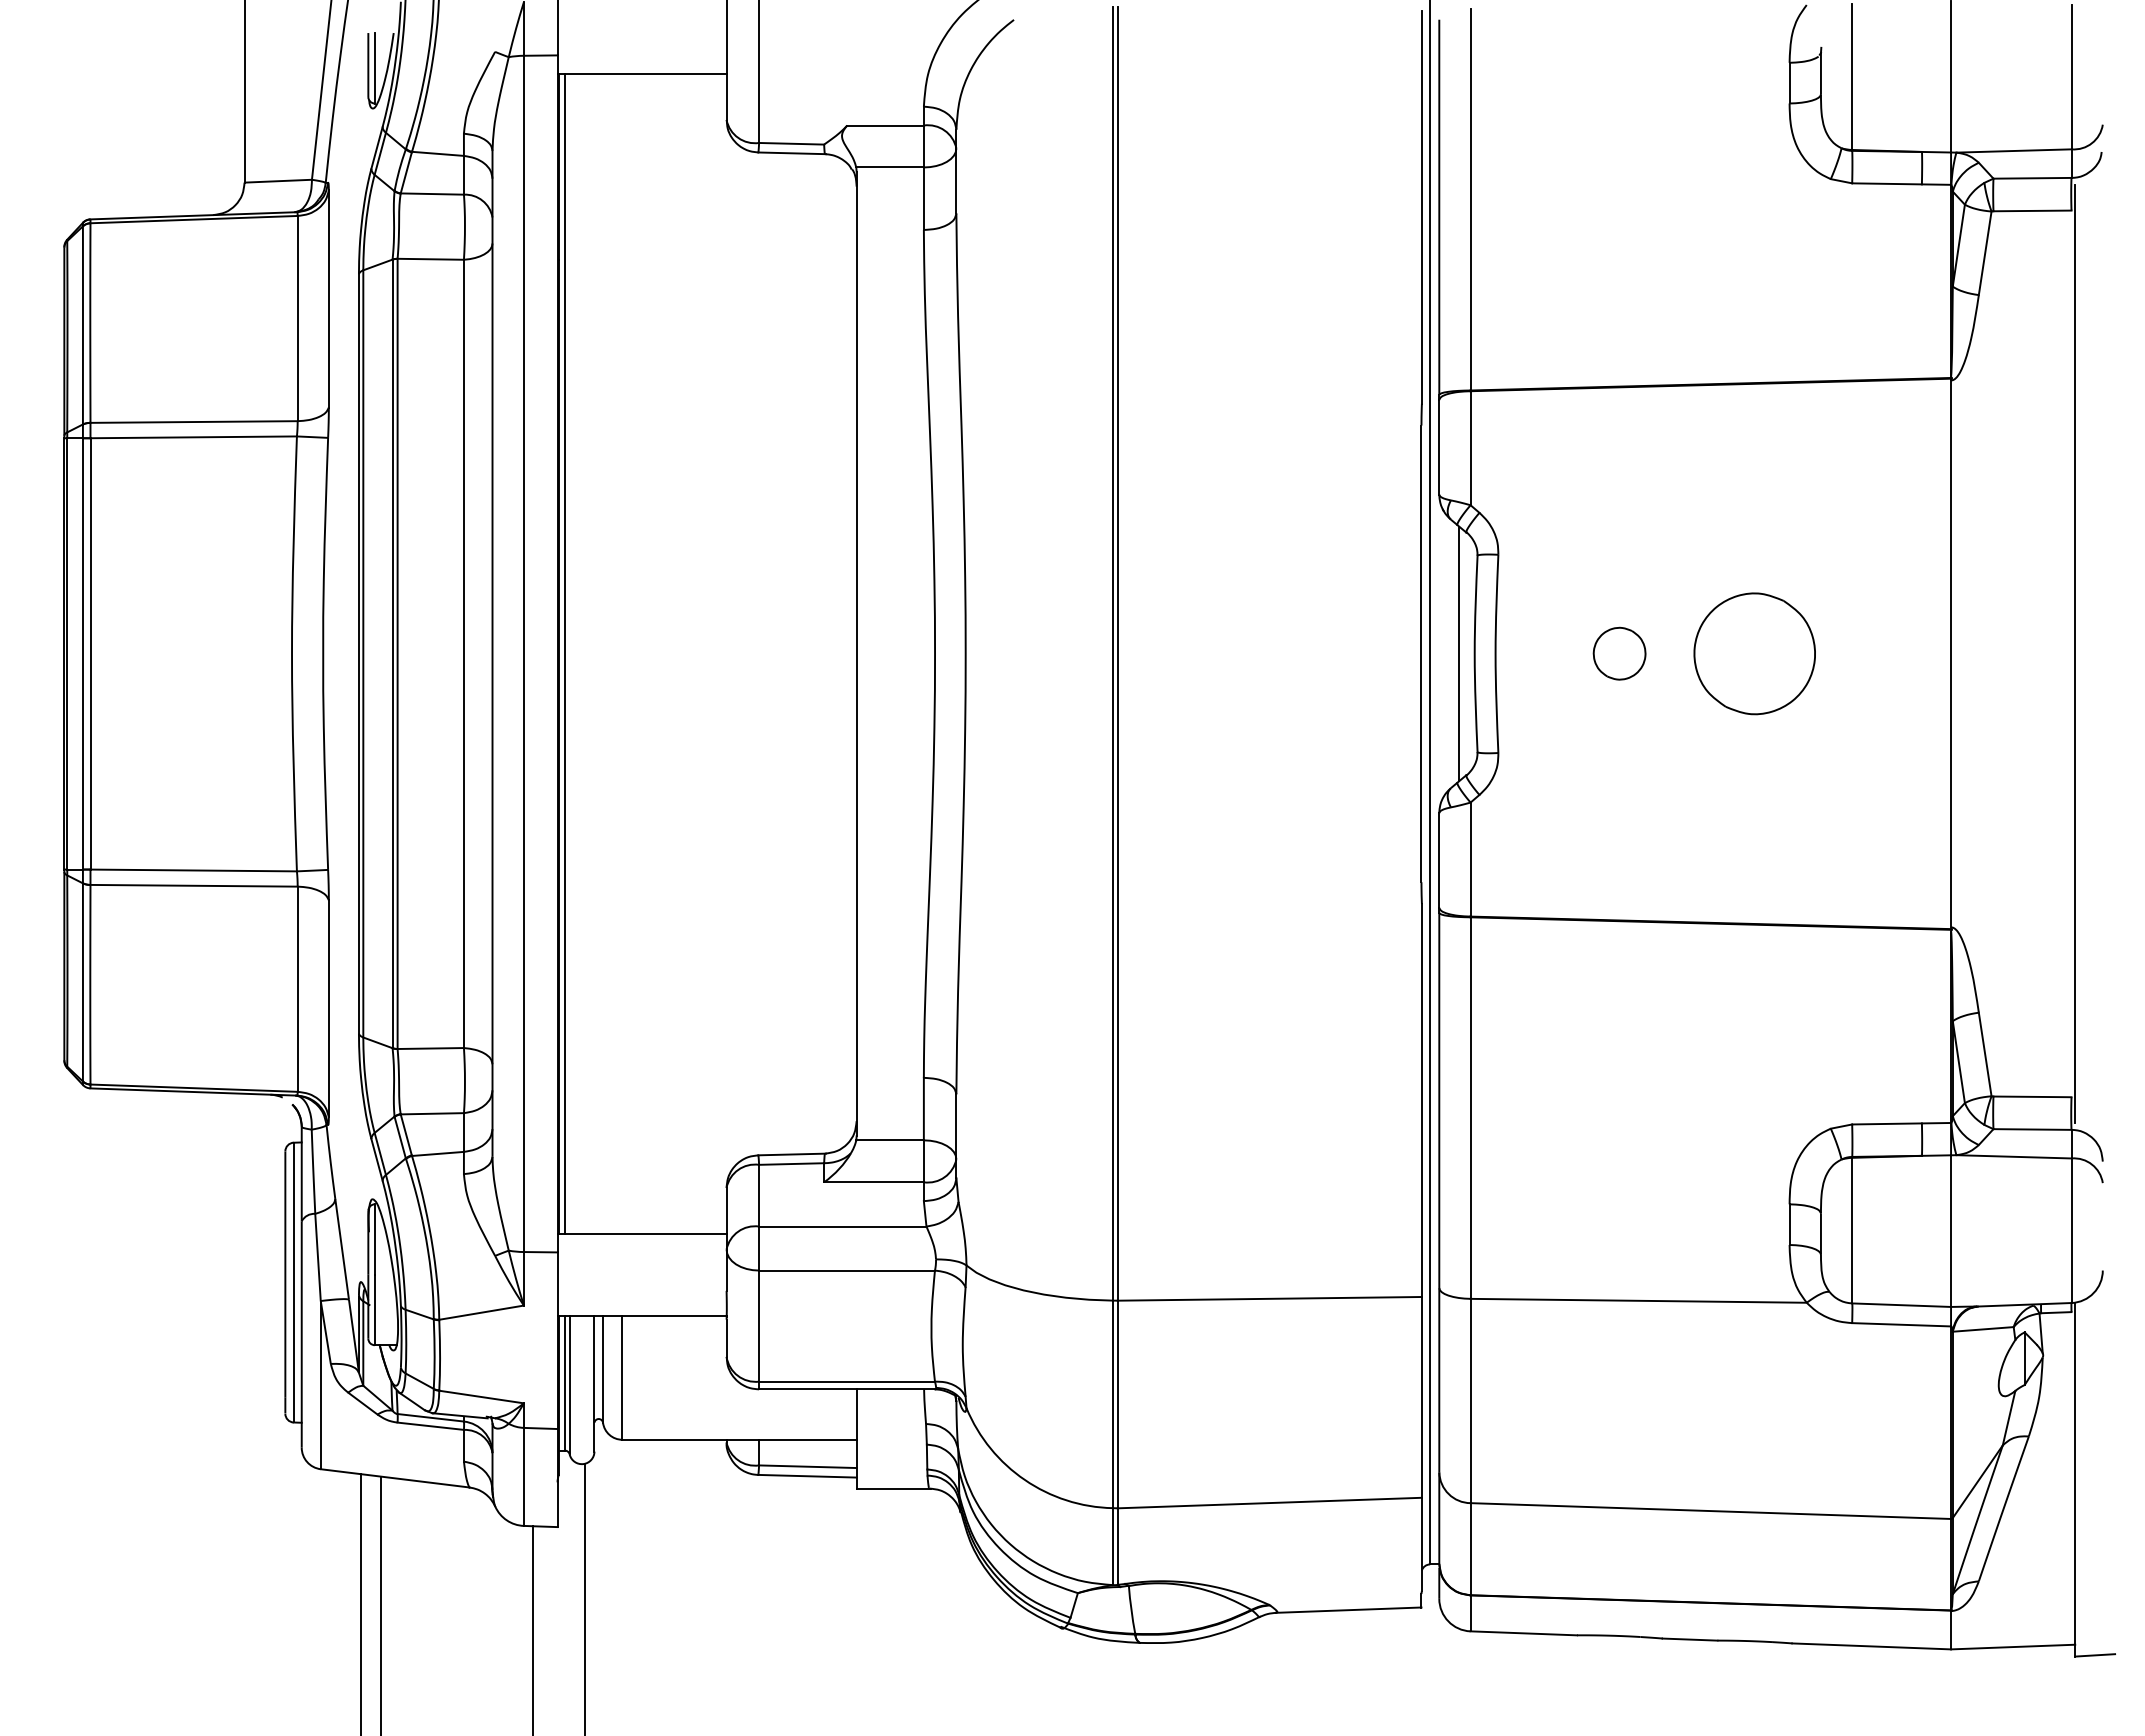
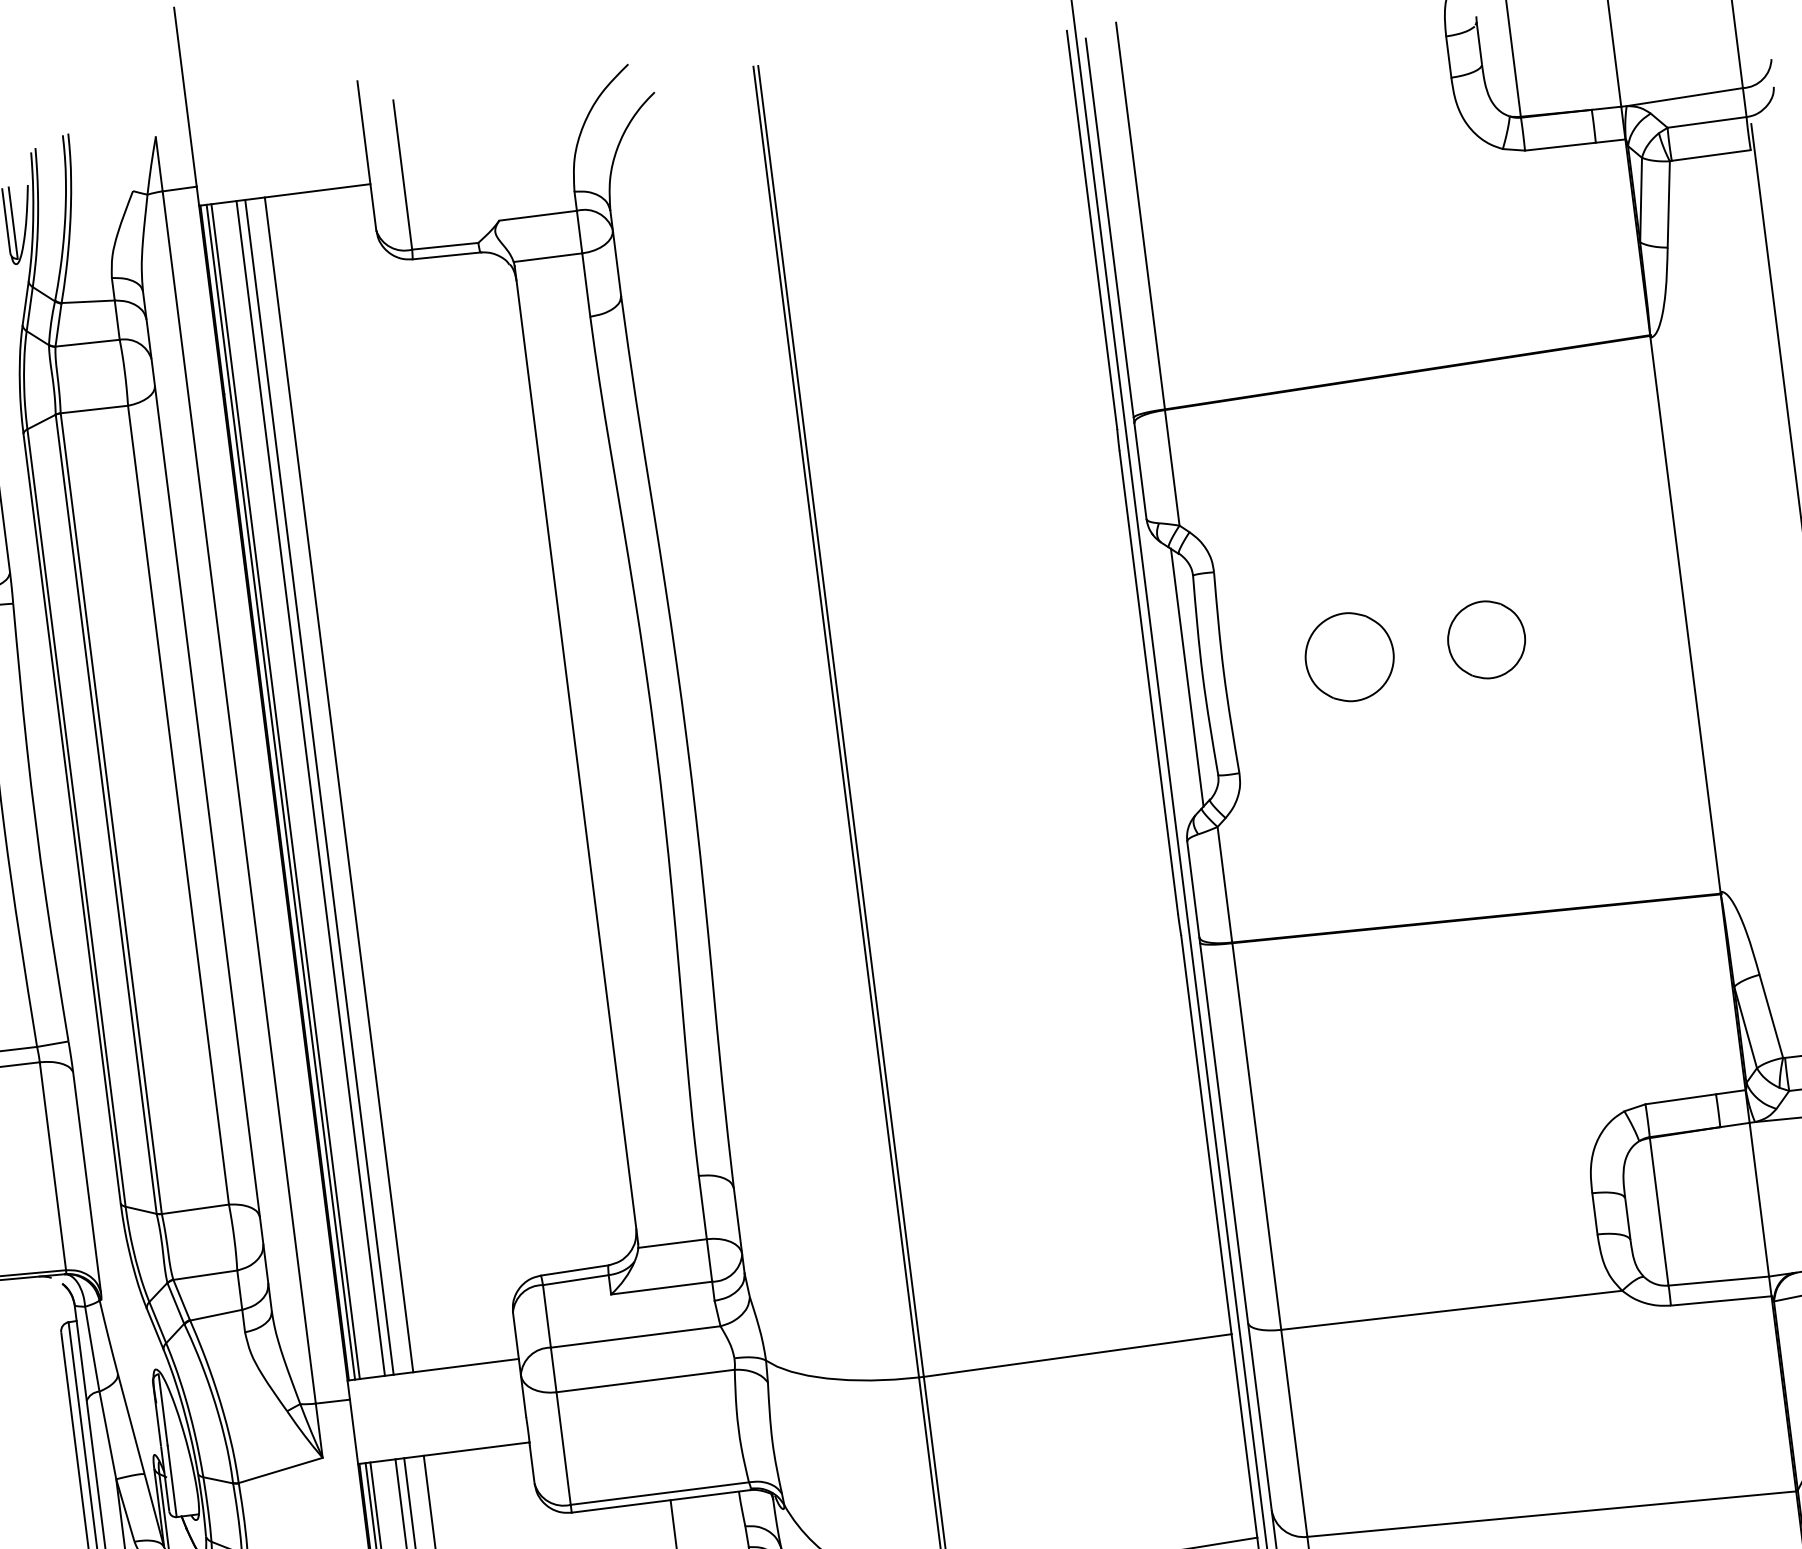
line: (569, 653) -> (285, 791), added
line: (594, 653) -> (310, 788), added
line: (603, 653) -> (319, 786), added
line: (622, 653) -> (339, 784), added
part: (1619, 653) -> (1349, 656), size x1.67
part: (1754, 653) -> (1486, 639), size x0.62

